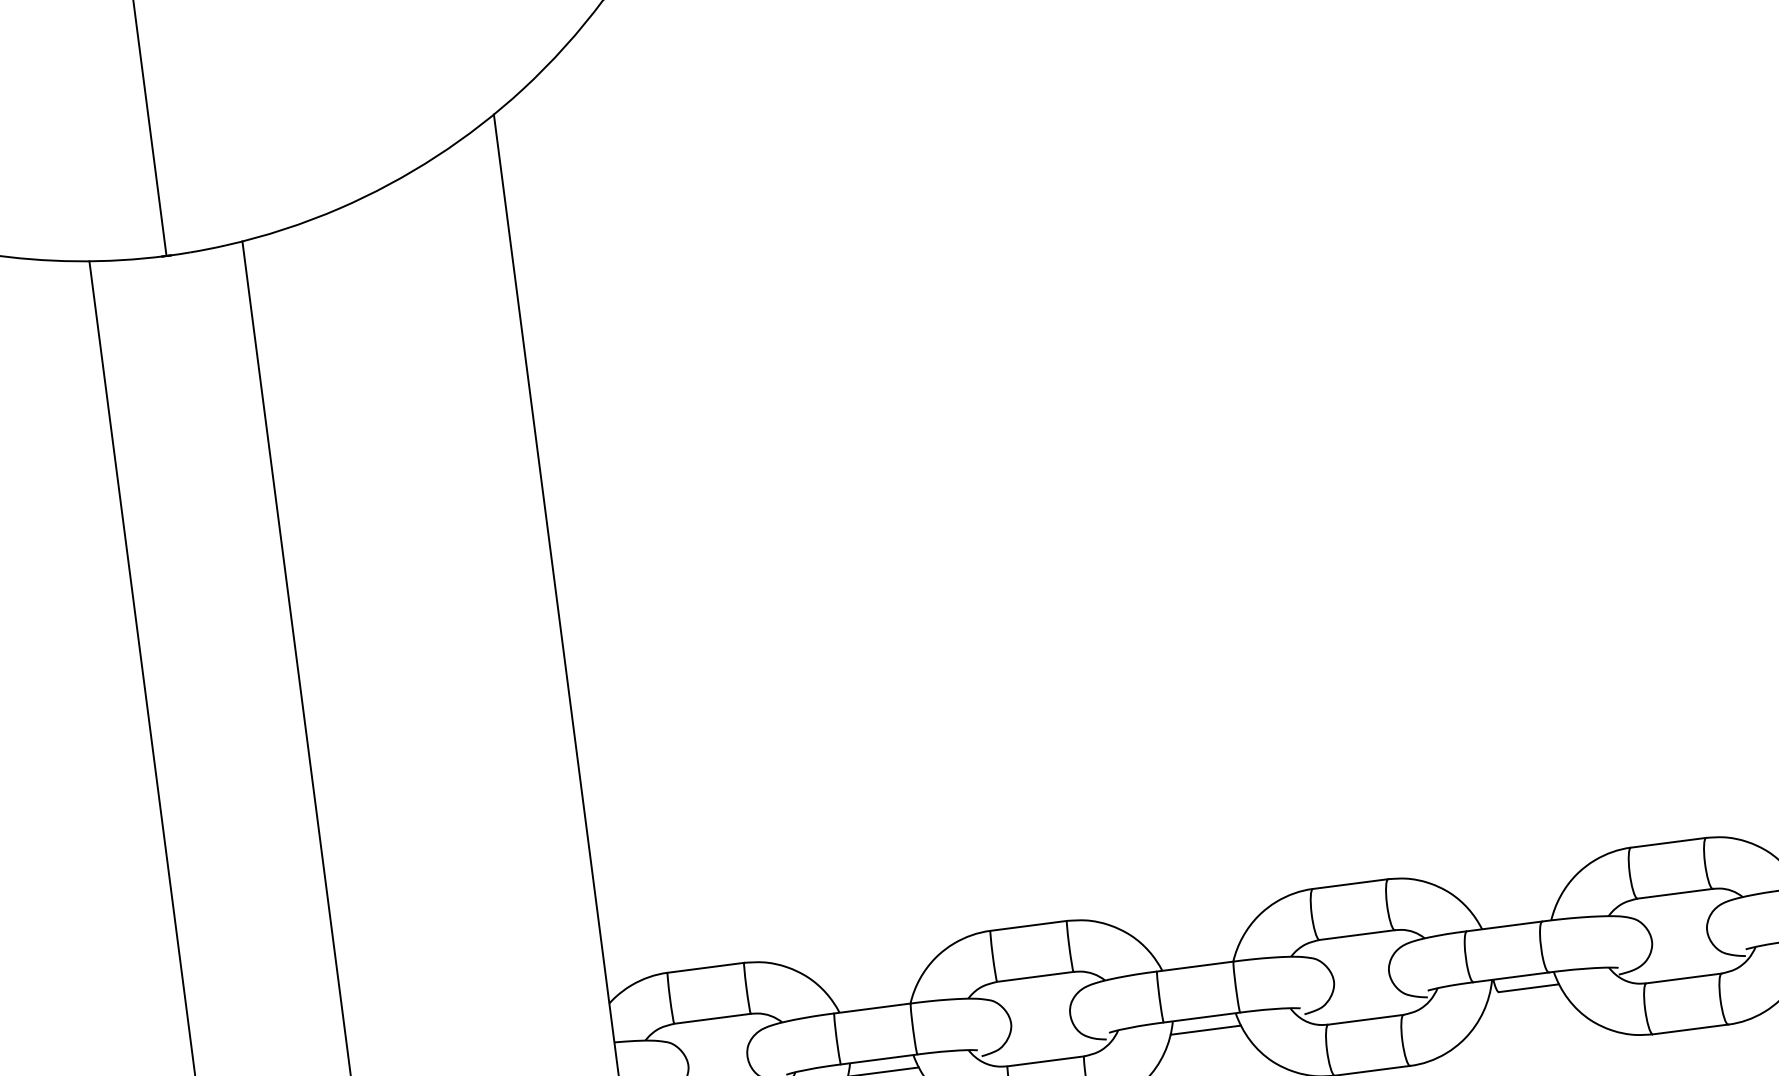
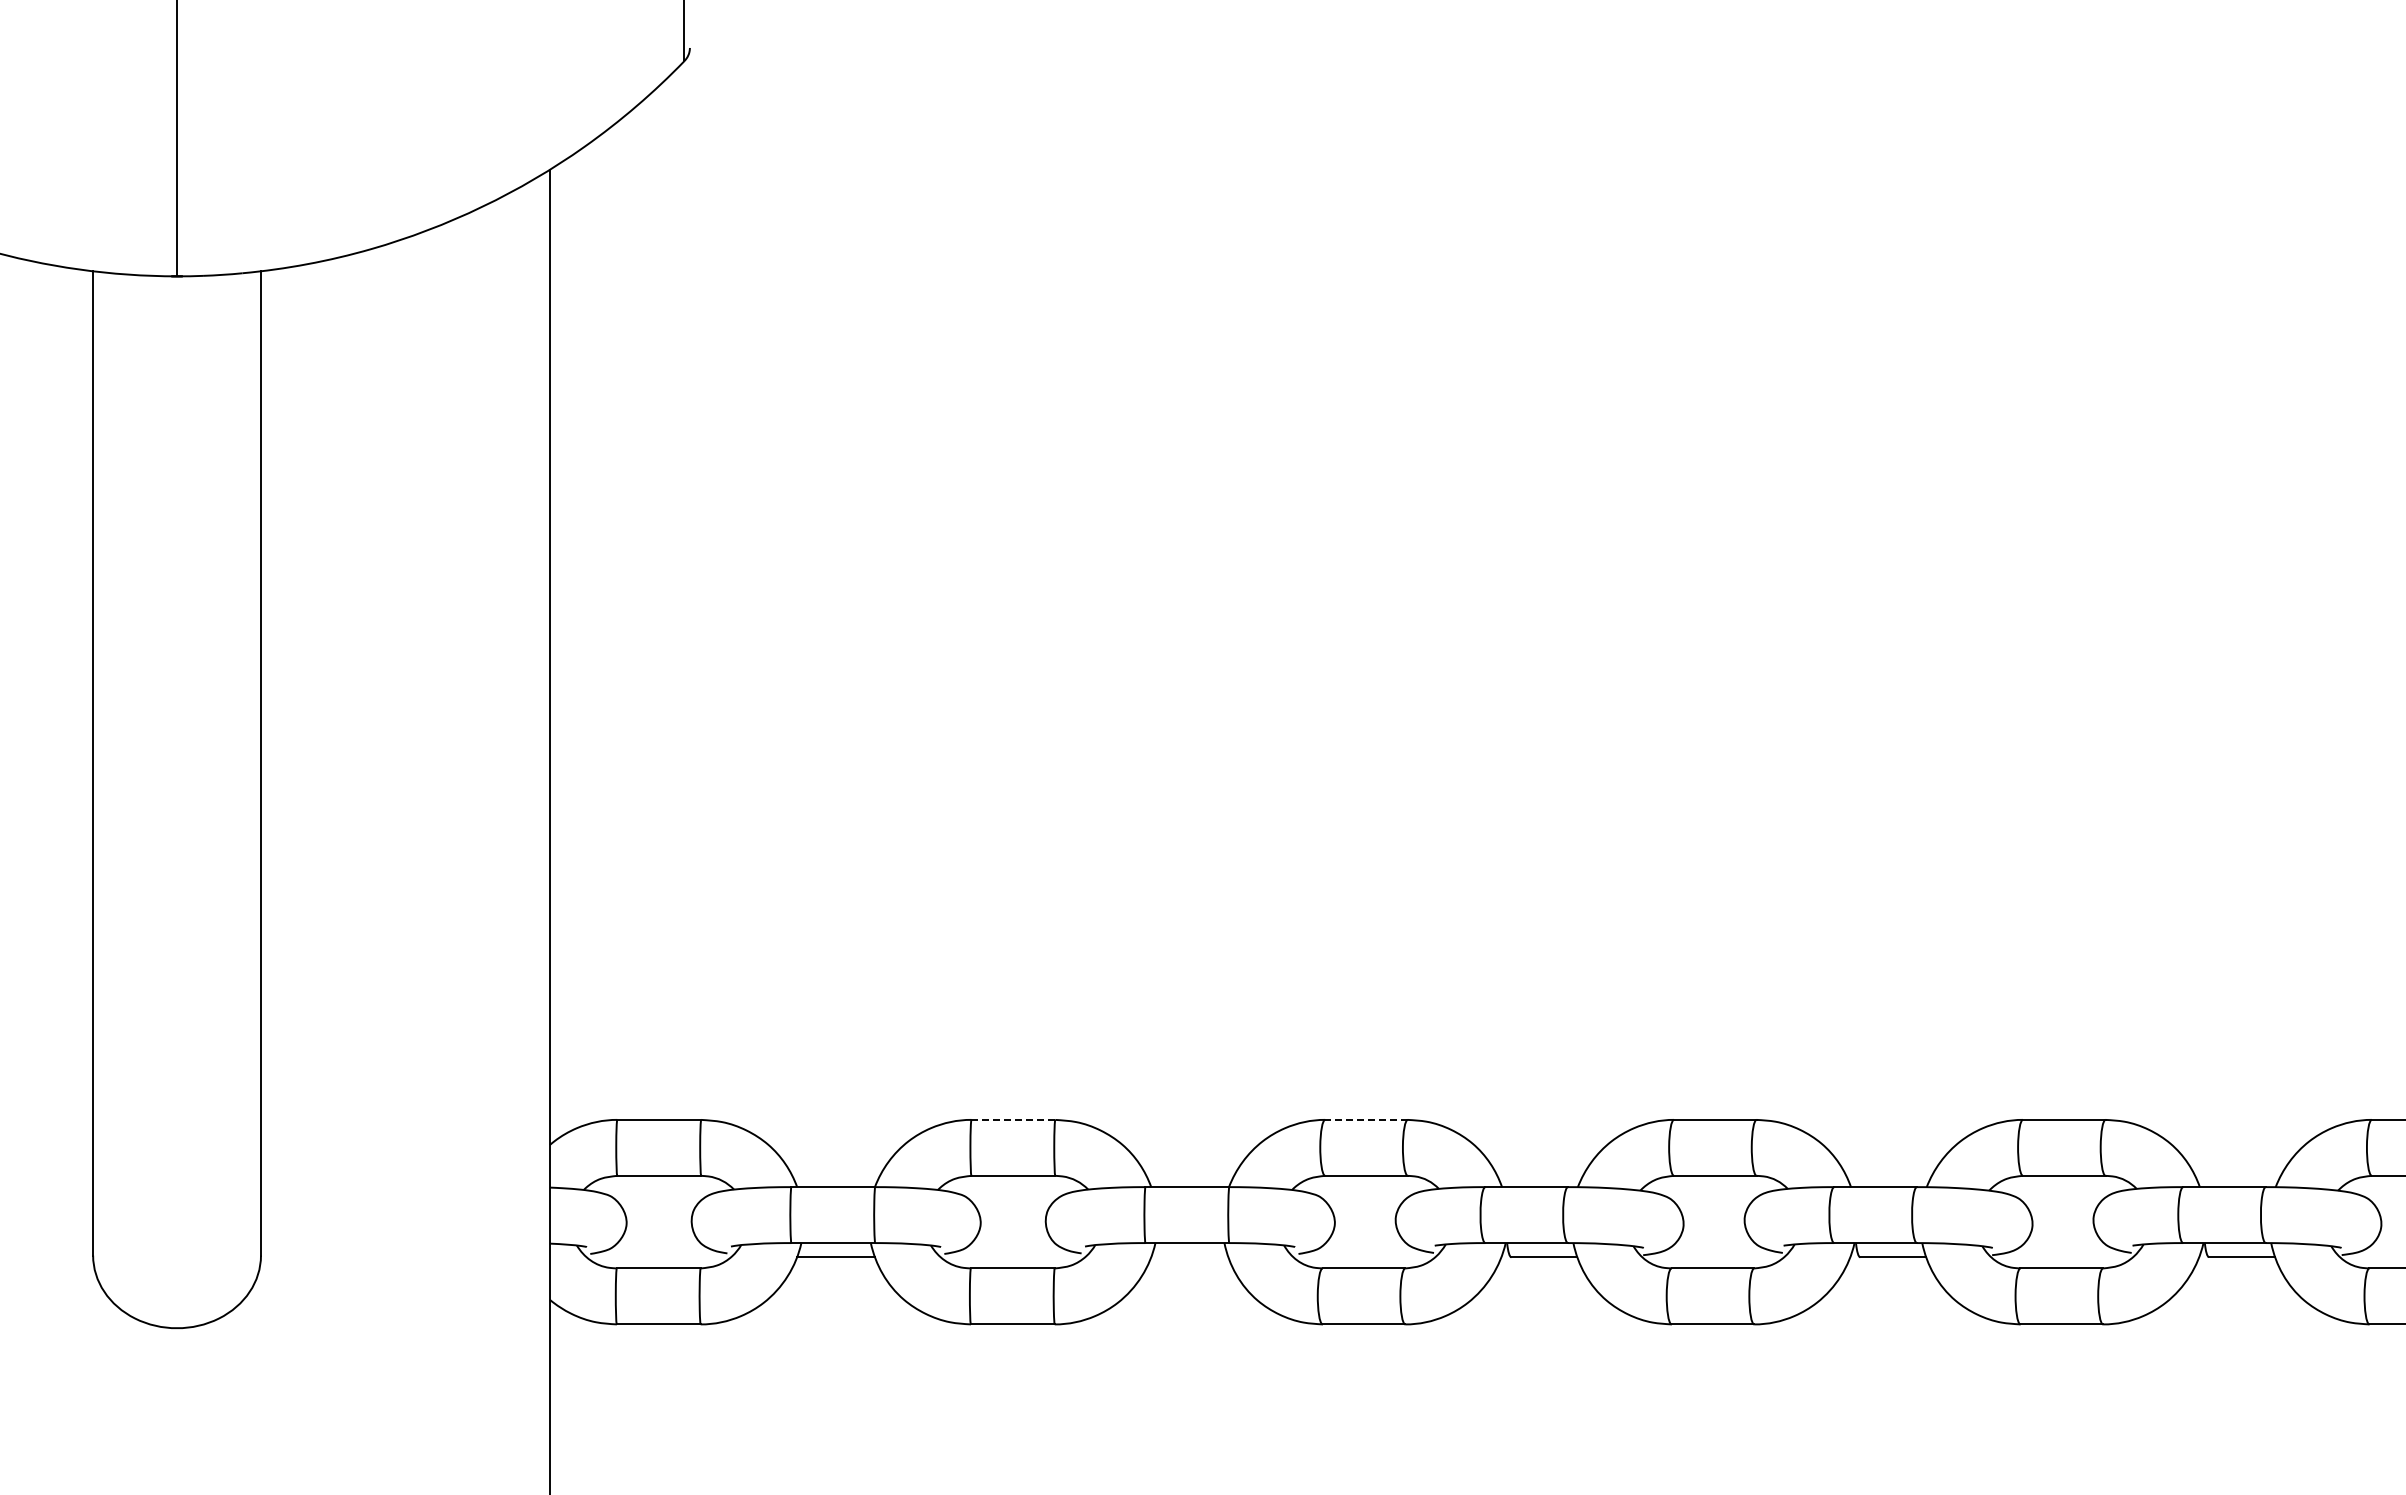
line: (1349, 883) -> (1365, 1119), solid -> dashed
line: (1028, 925) -> (1013, 1119), solid -> dashed
line: (1205, 1030) -> (1189, 1257), removed

